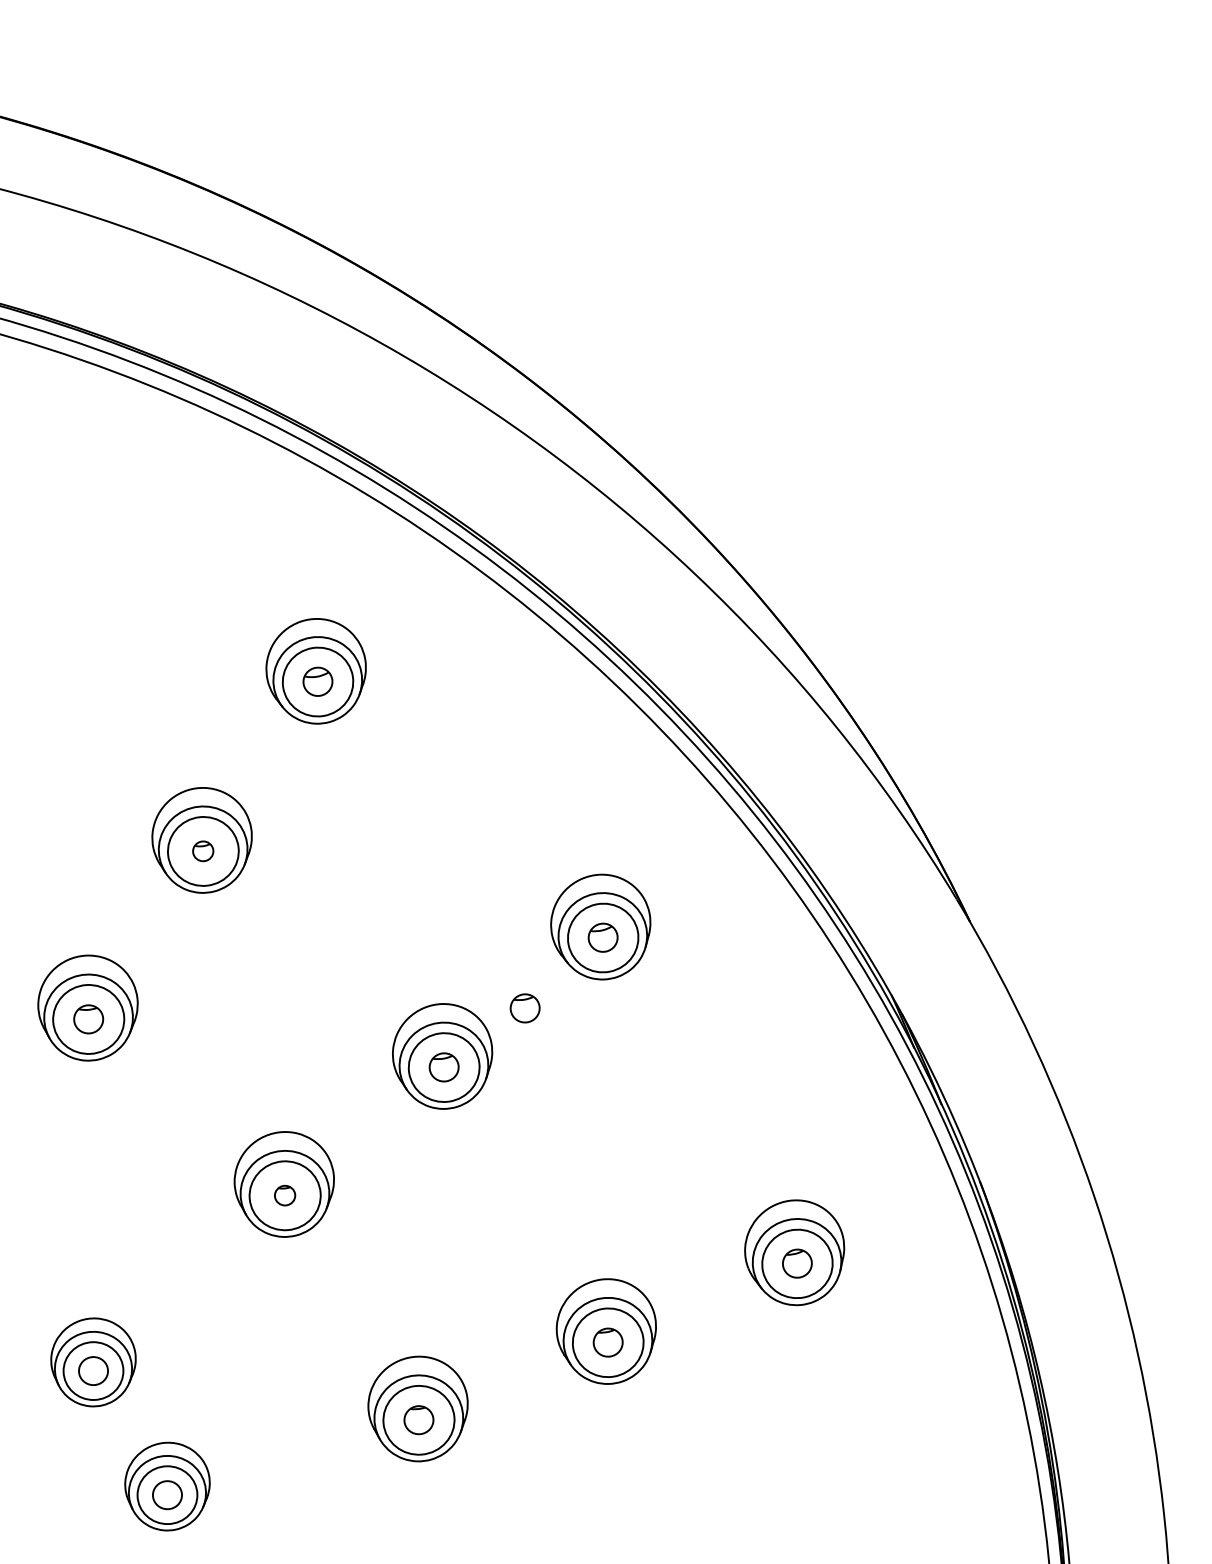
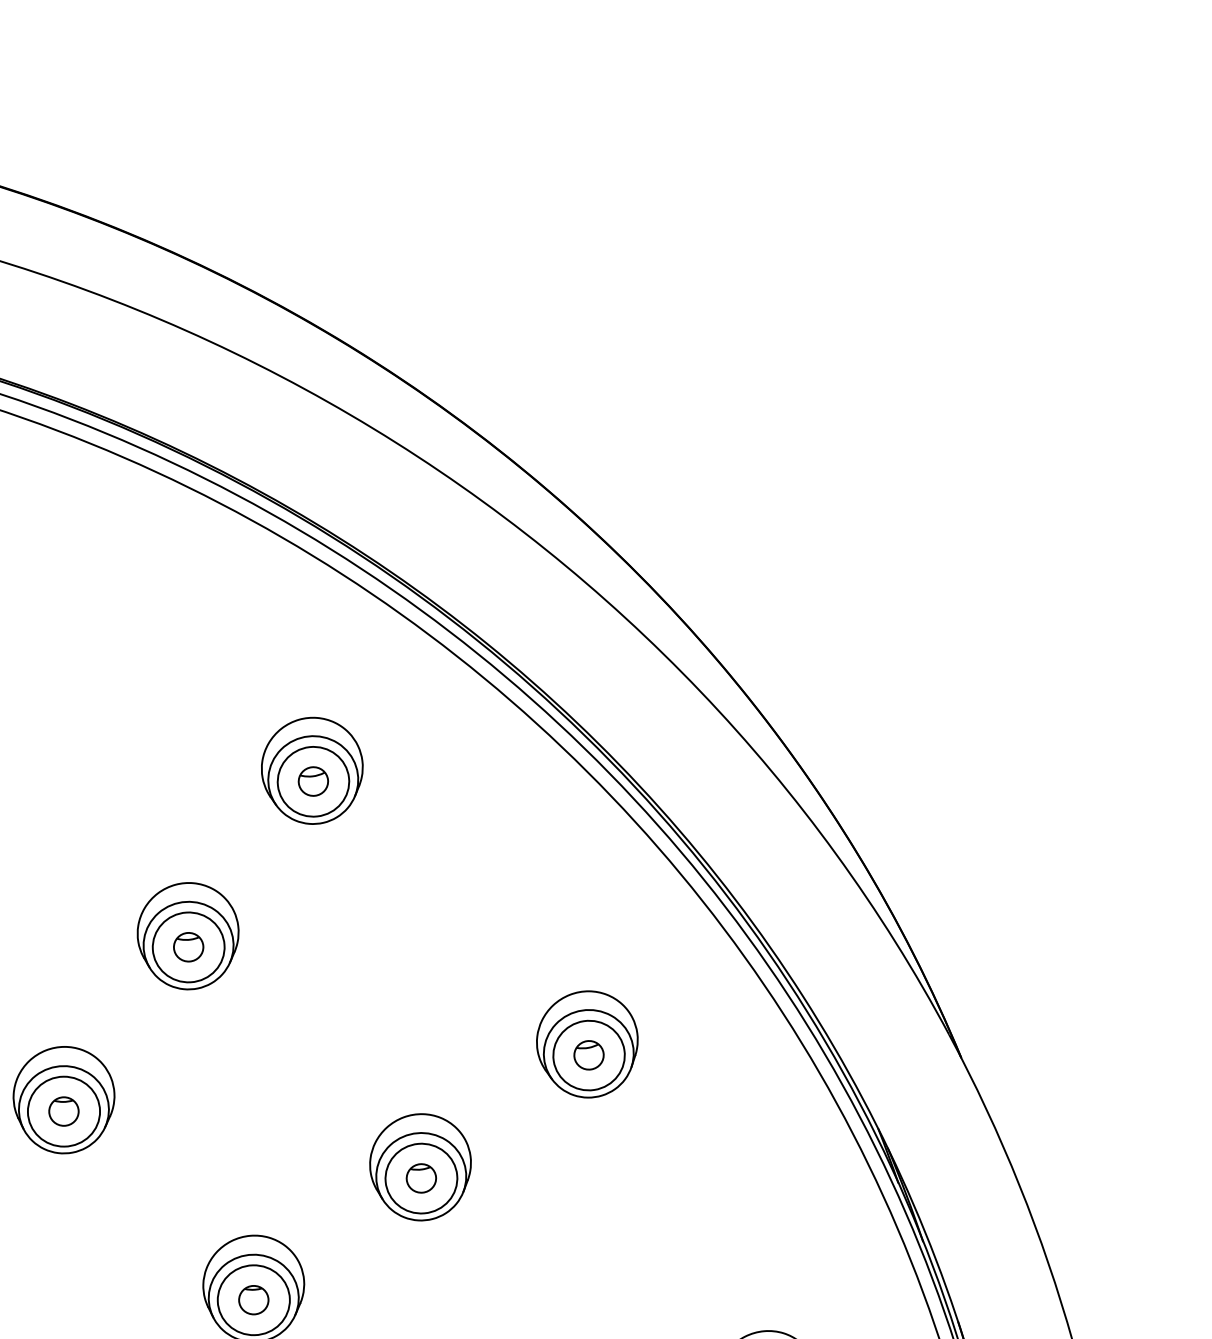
part: (202, 851) -> (187, 947), size x1.43
part: (524, 1008) -> (505, 1122), removed
part: (284, 1195) -> (253, 1299), size x1.43

